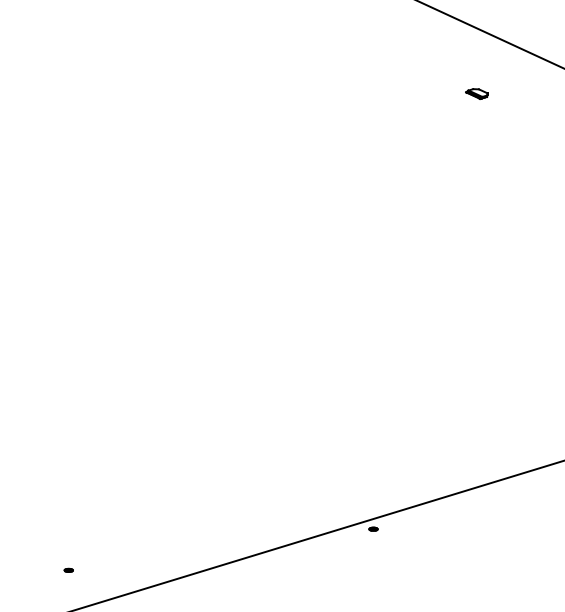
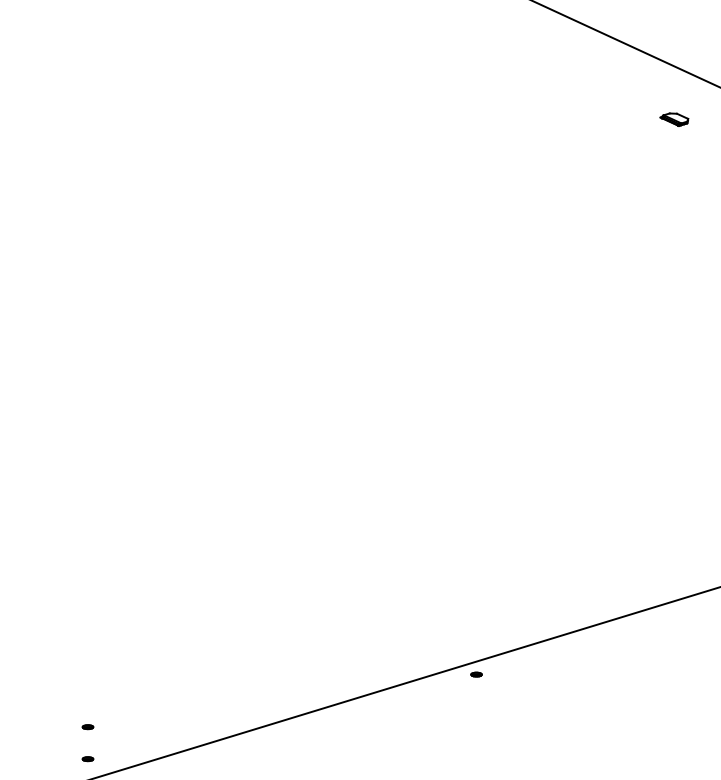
part: (476, 93) -> (674, 119), moved
part: (68, 595) -> (87, 759), added

